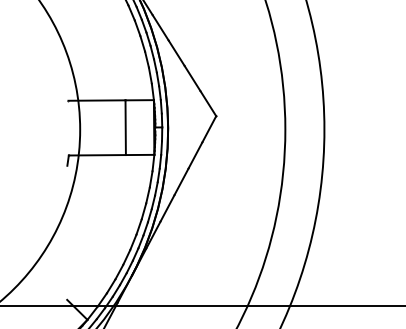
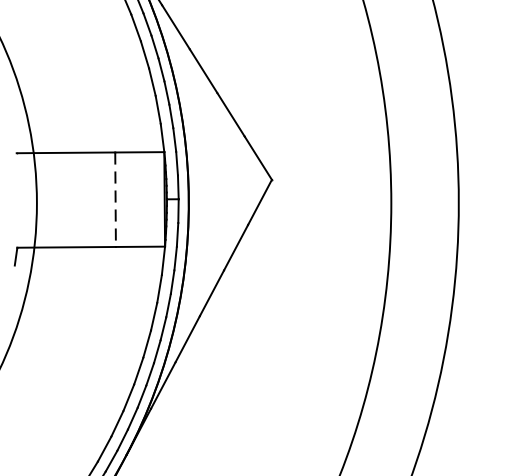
line: (125, 128) -> (115, 201), solid -> dashed

